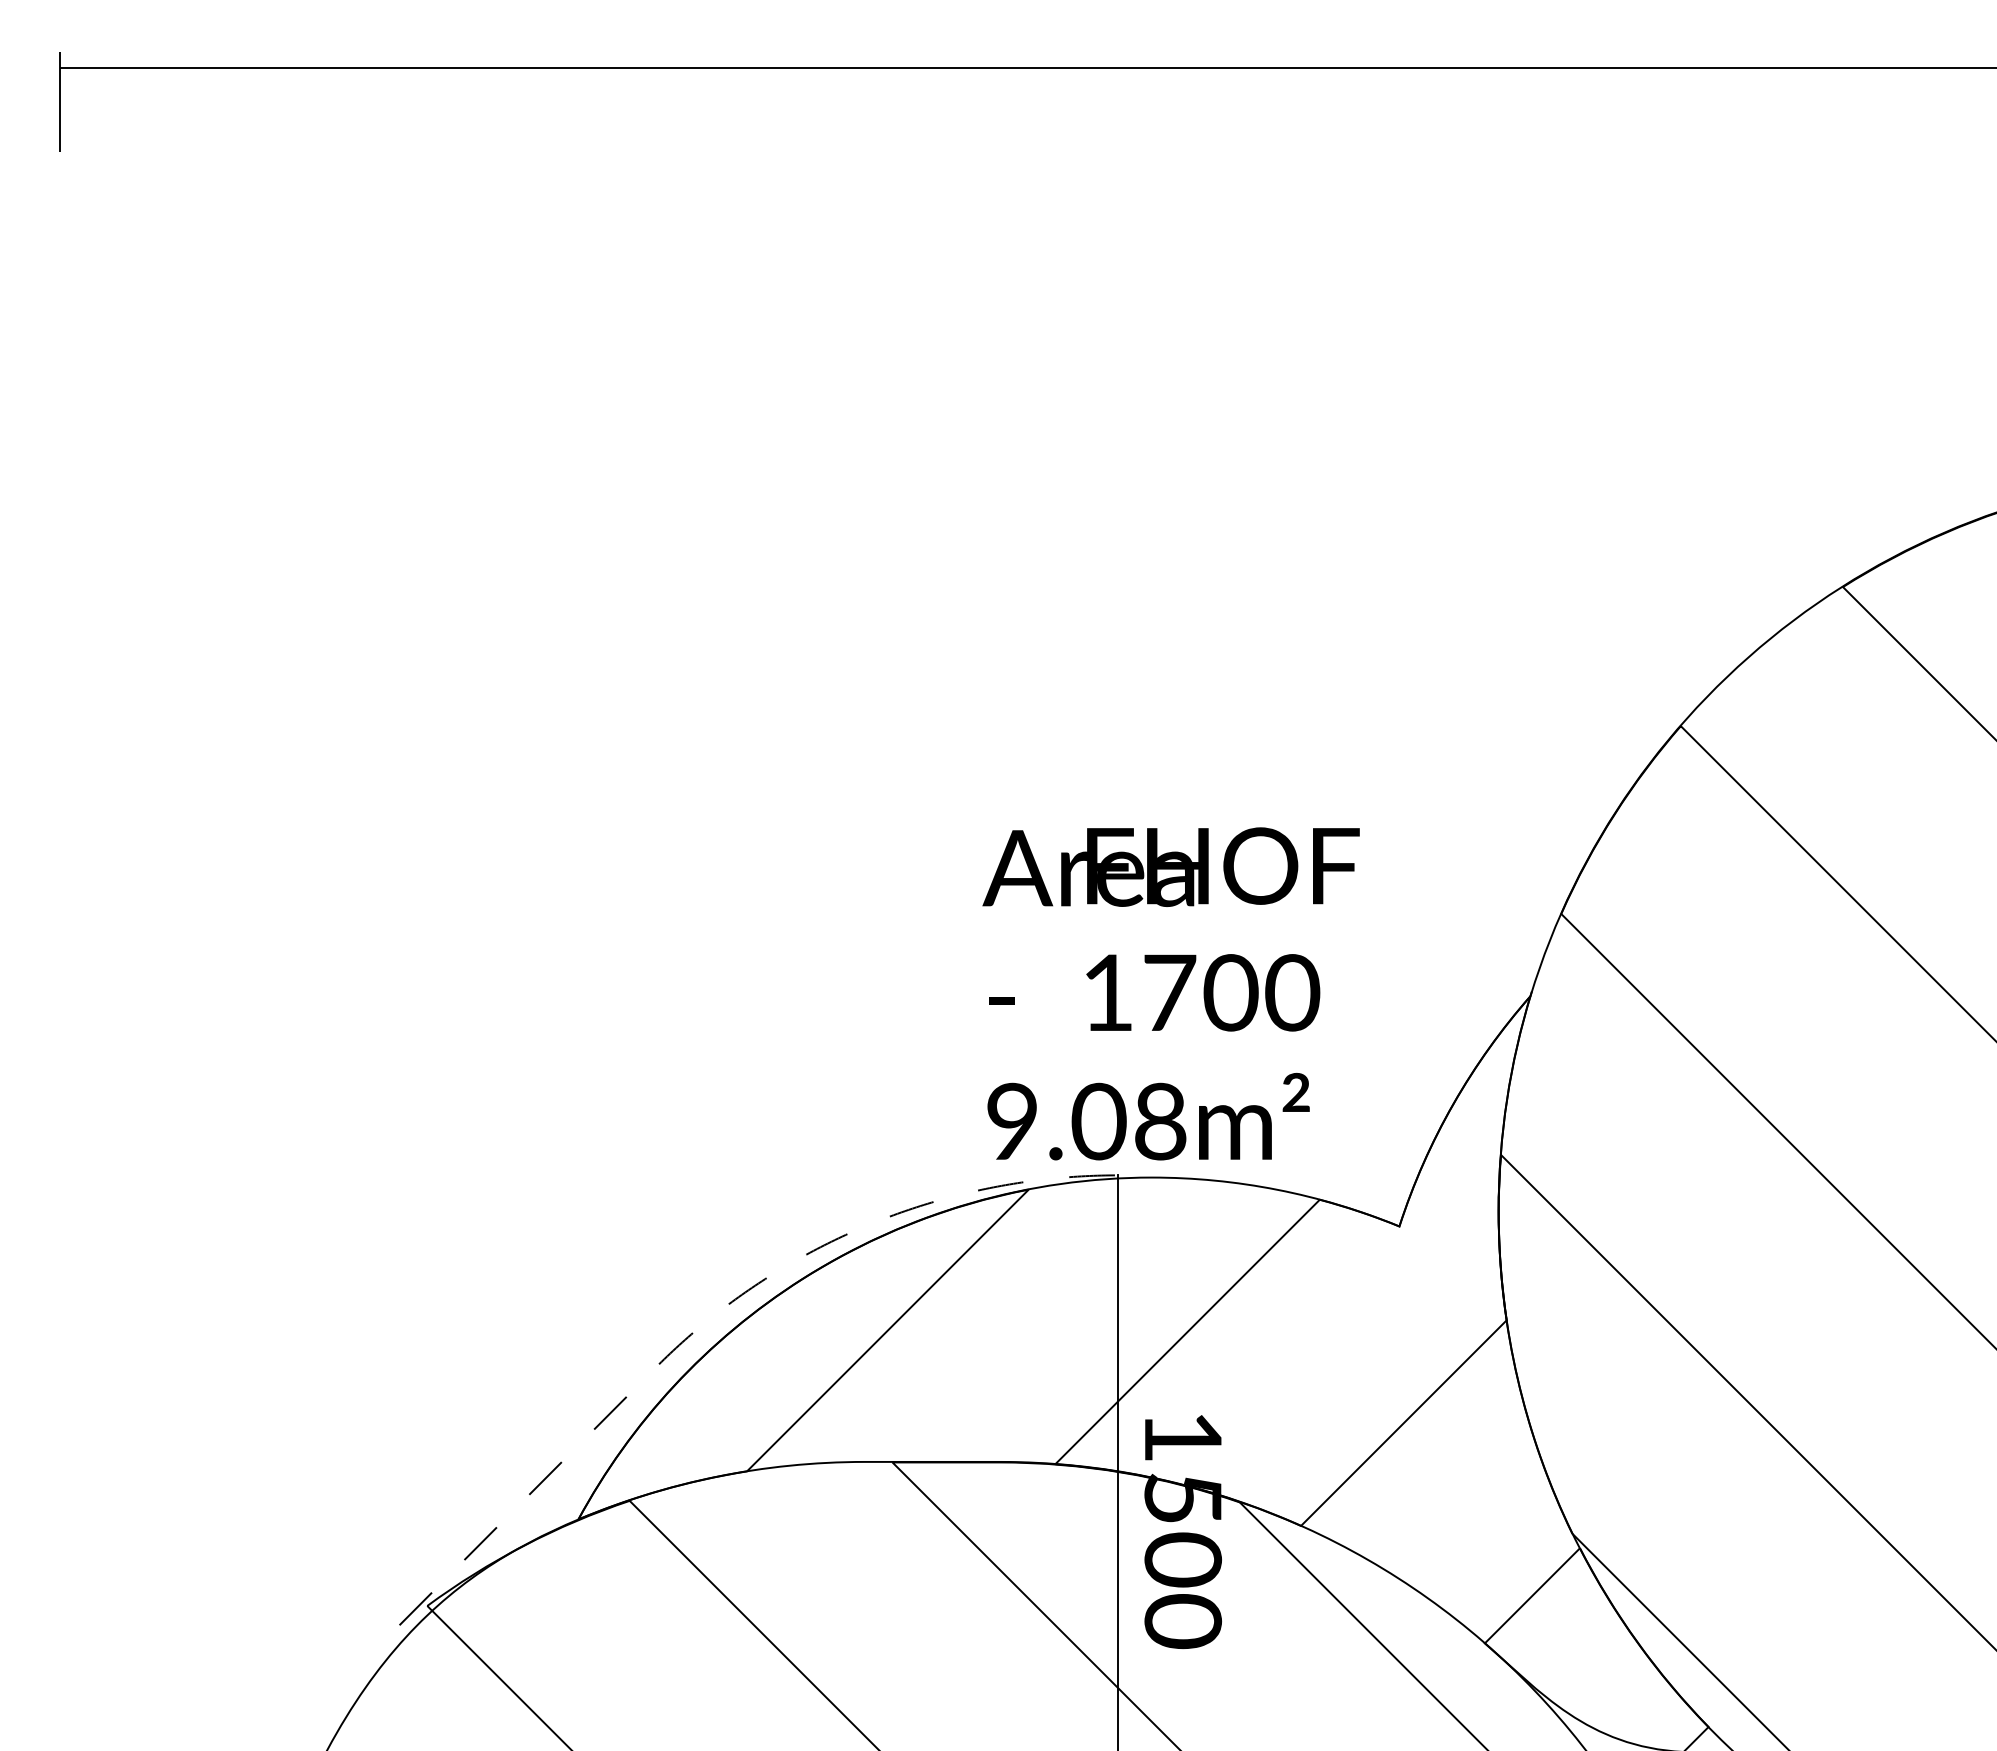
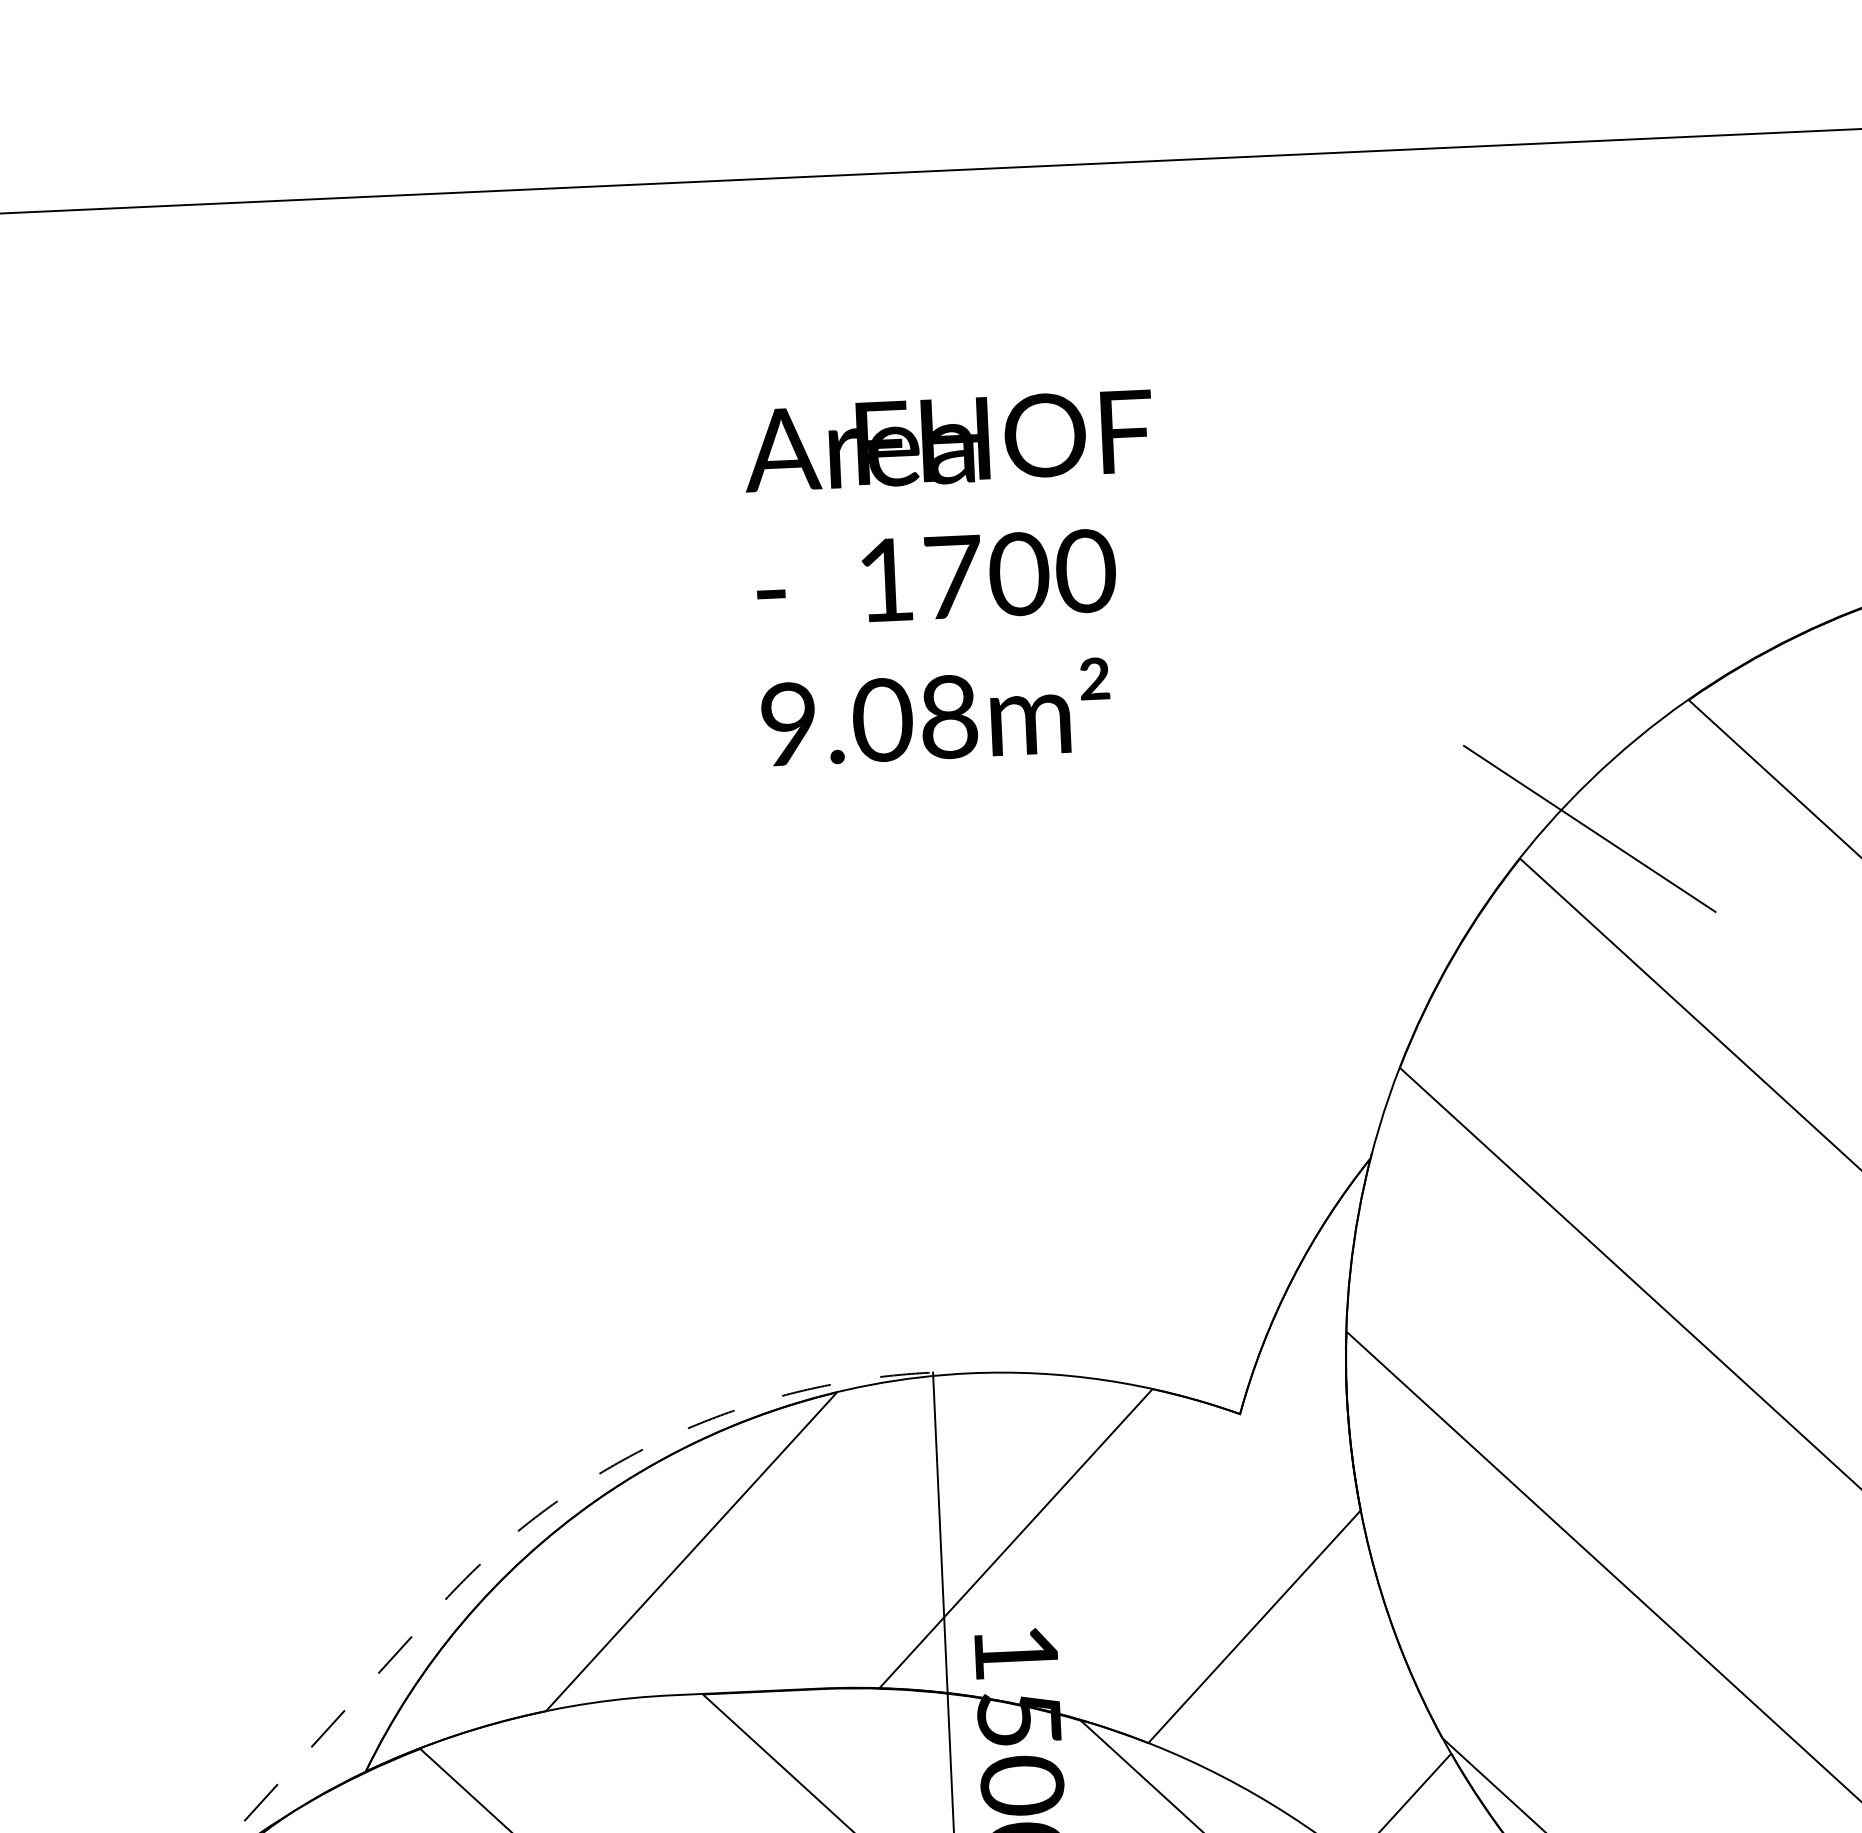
line: (1745, 701) -> (1588, 828), added
text: (1170, 993) -> (953, 577), moved

